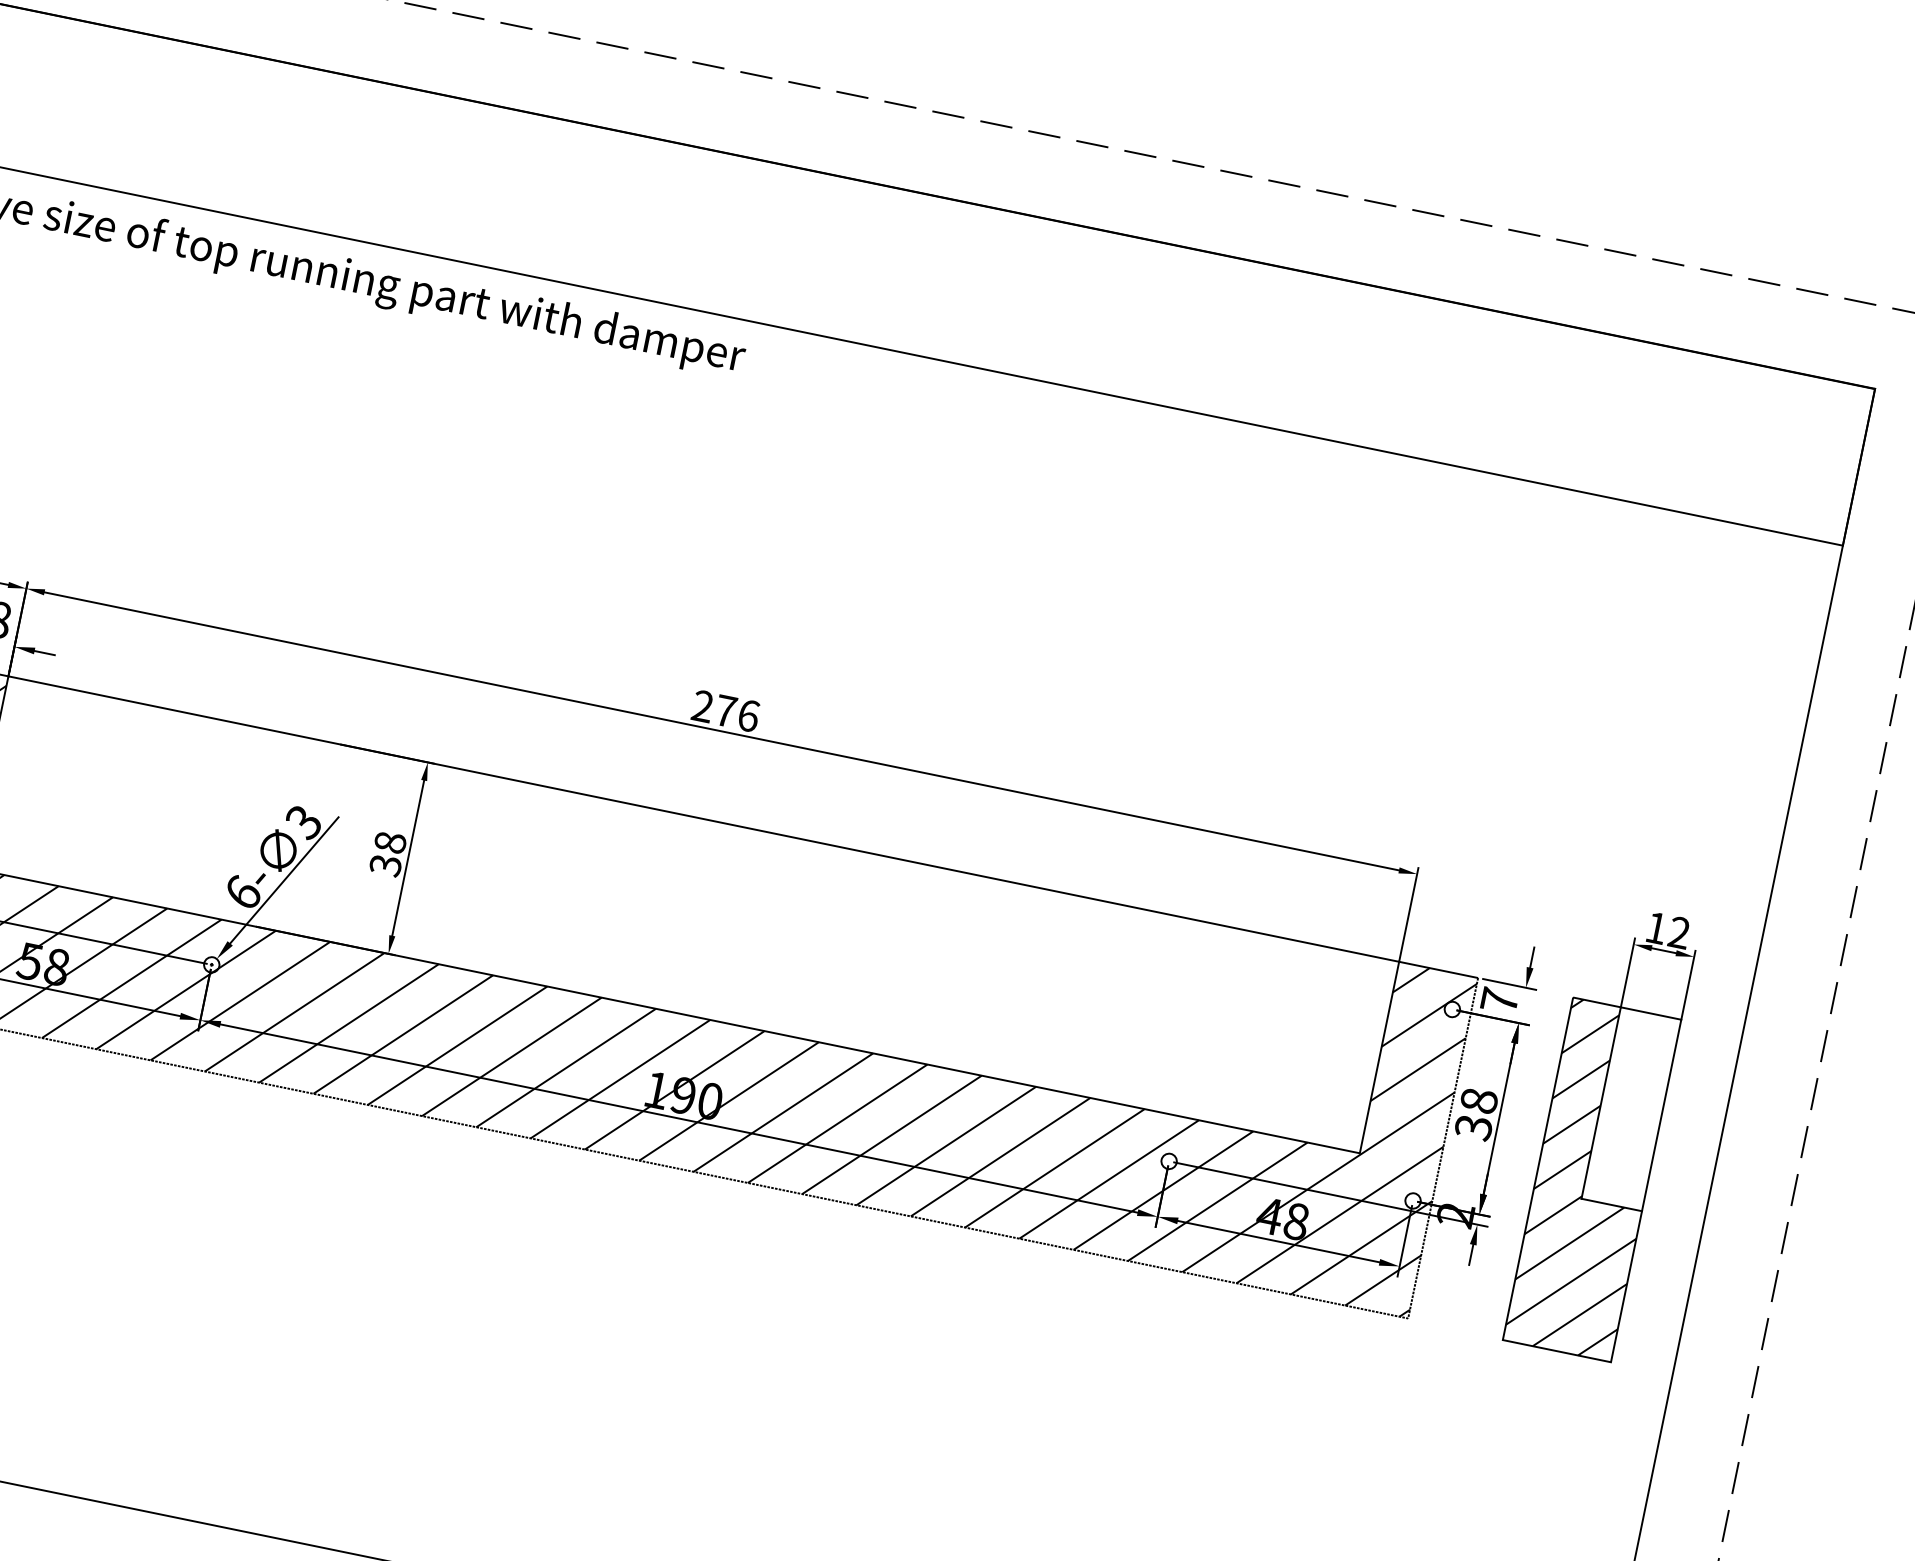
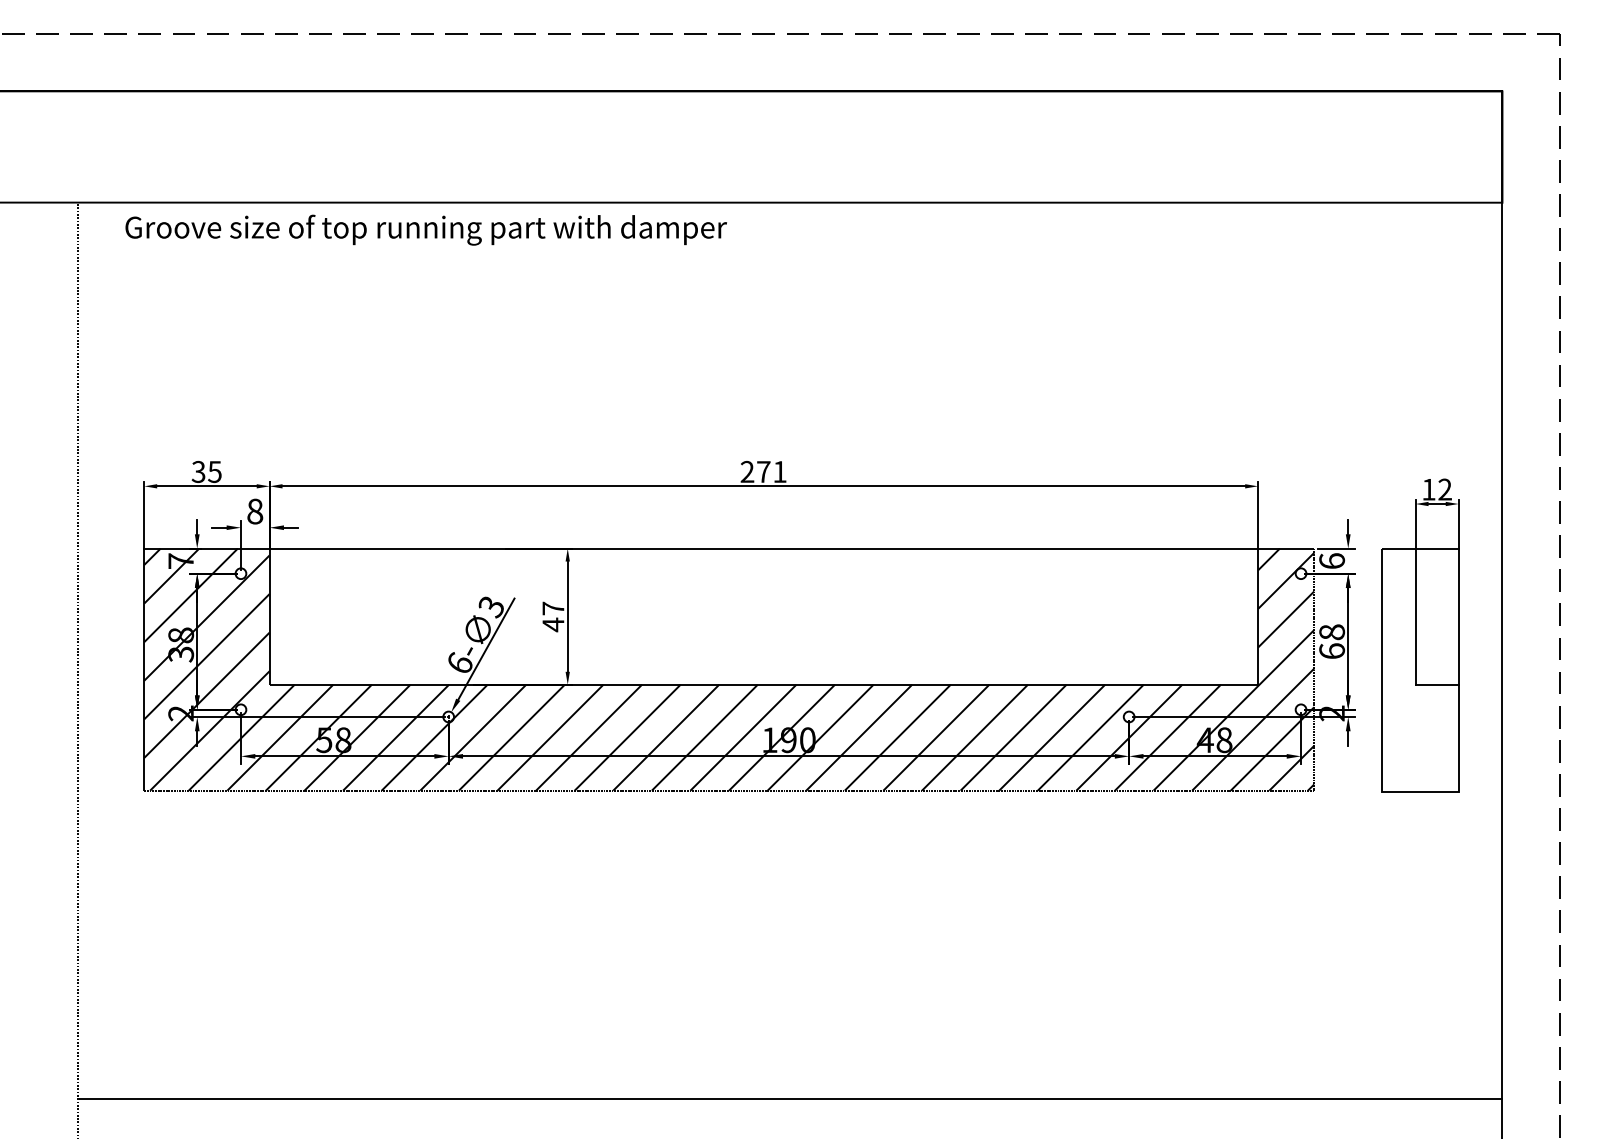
text: (748, 715) -> (779, 471), 276 -> 271
text: (388, 853) -> (553, 616), 38 -> 47
text: (1500, 999) -> (1332, 560), 7 -> 6
text: (1474, 1128) -> (1332, 651), 38 -> 68
hatch: (1591, 1179) -> (1419, 670), removed

